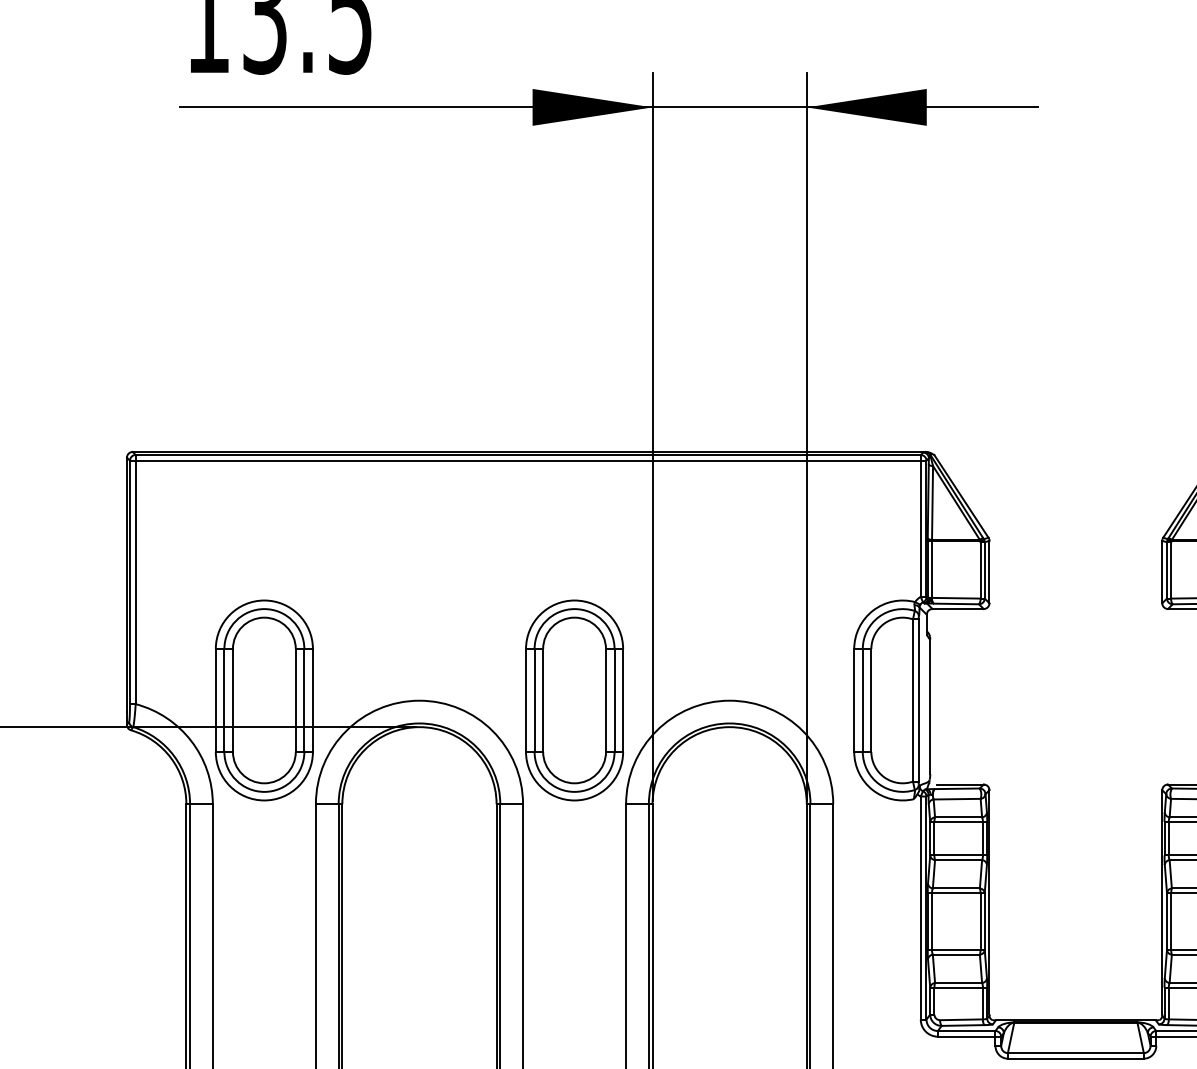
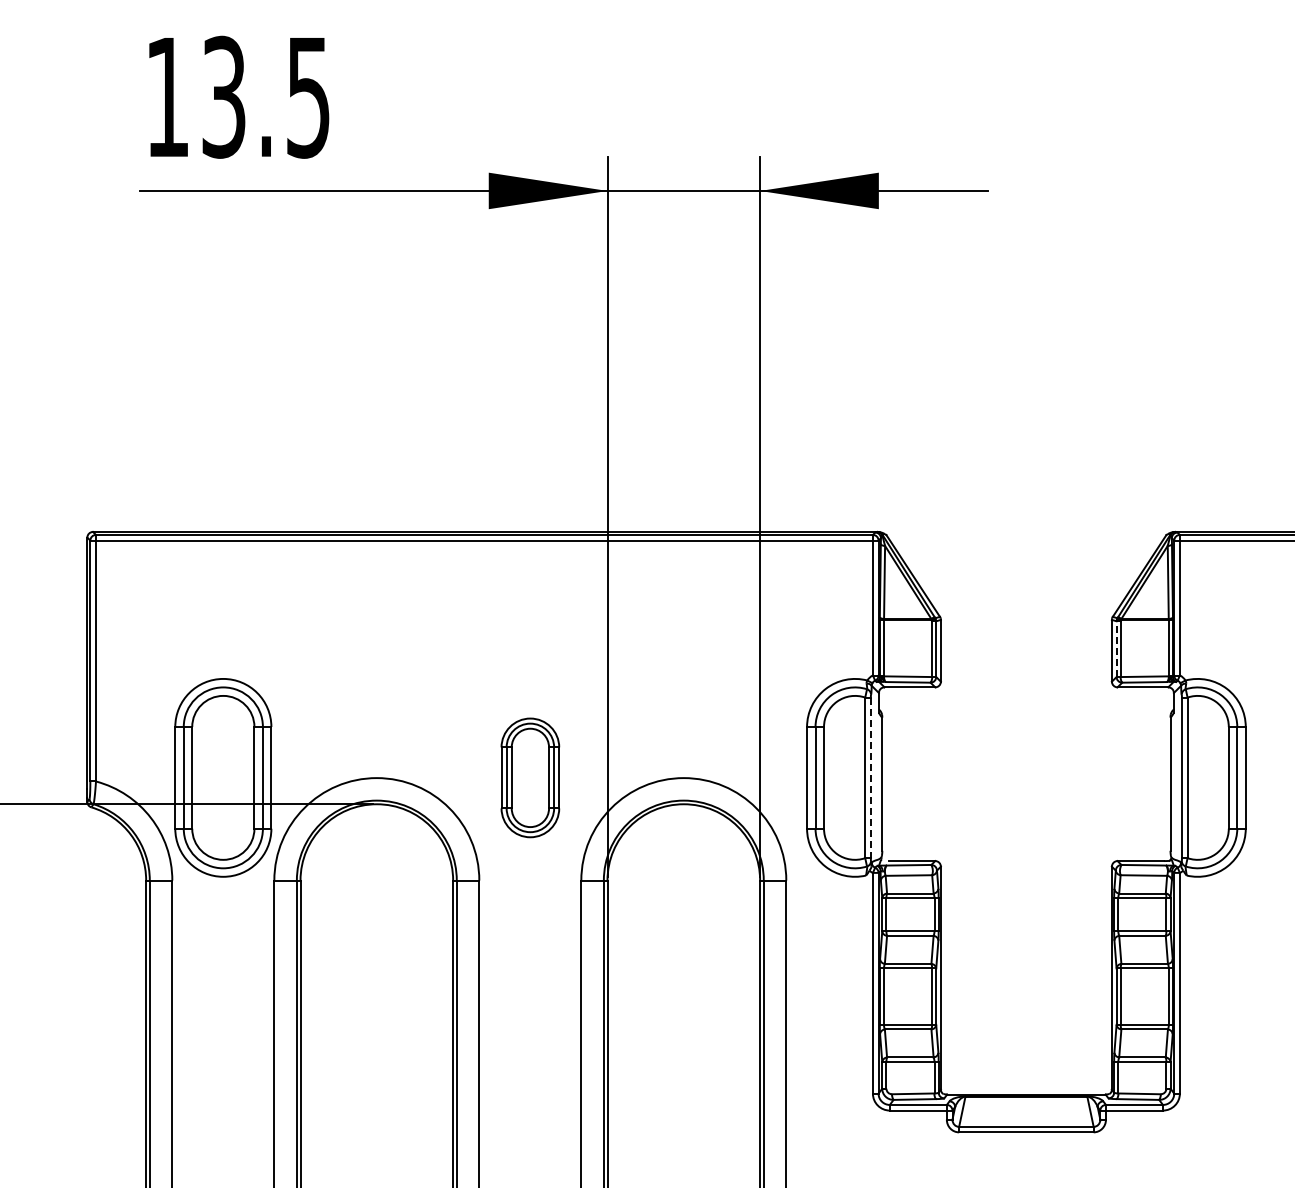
line: (1166, 570) -> (1116, 649), solid -> dashed
part: (574, 700) -> (530, 777), size x0.6
line: (918, 701) -> (870, 778), solid -> dashed

